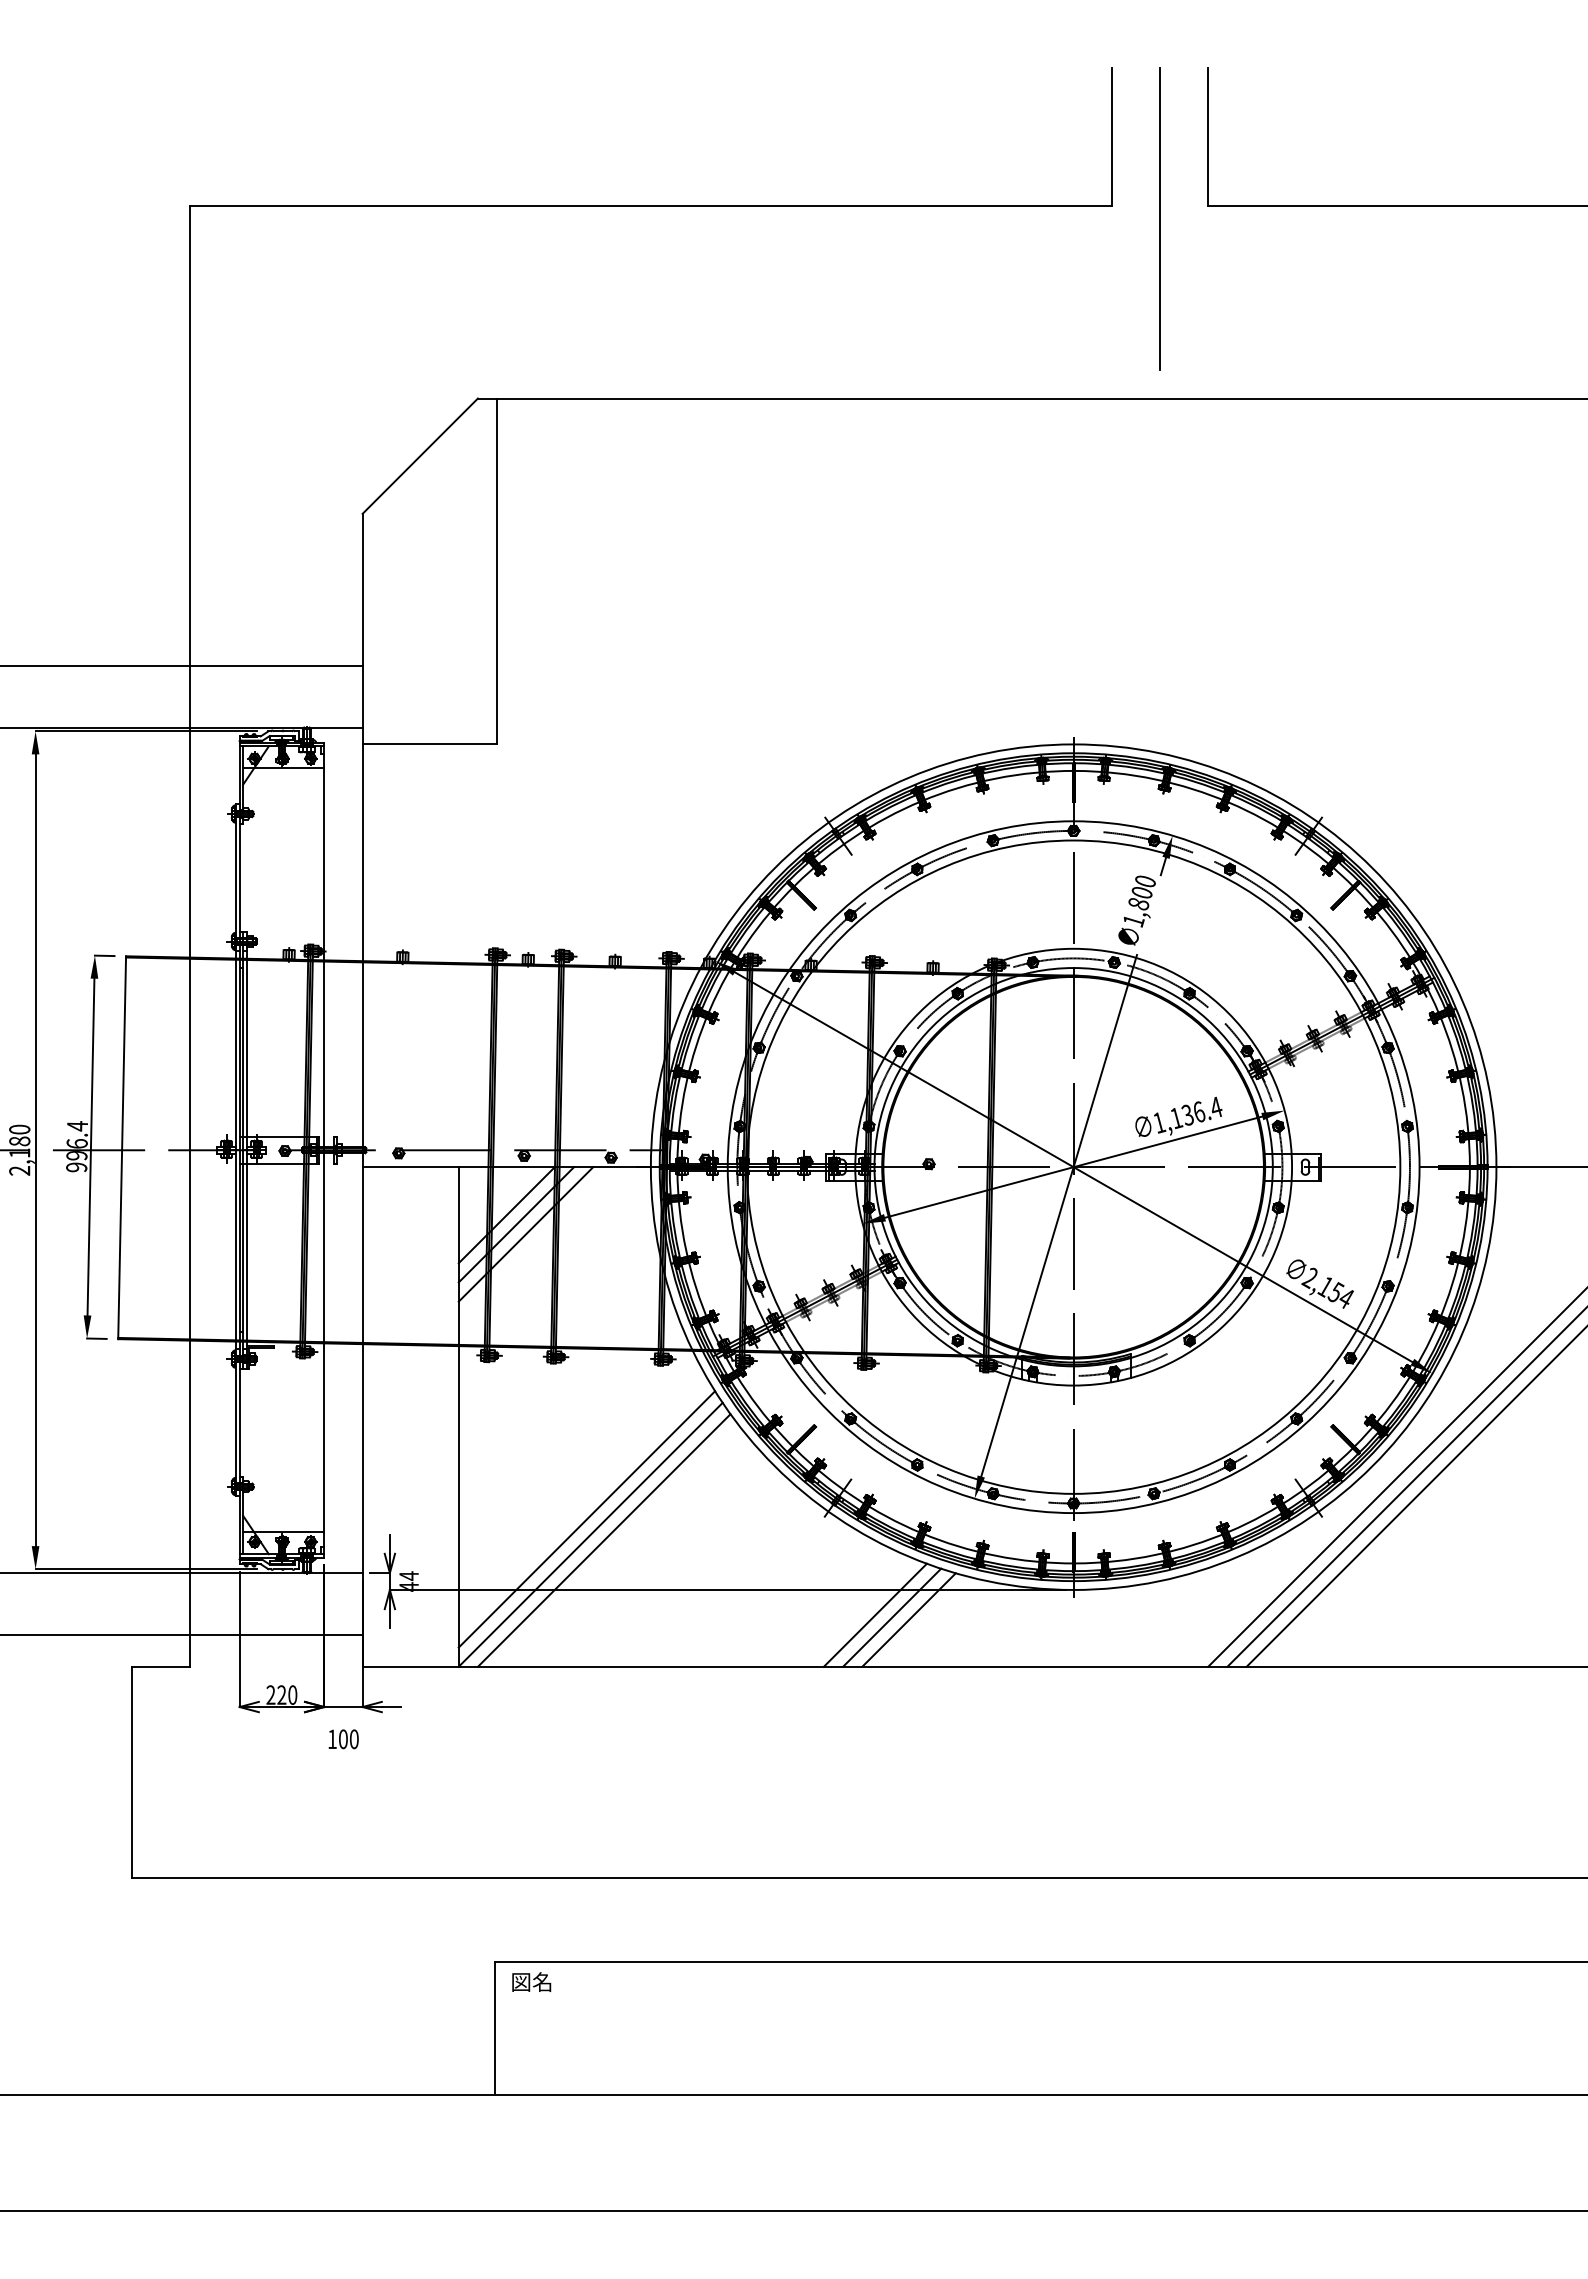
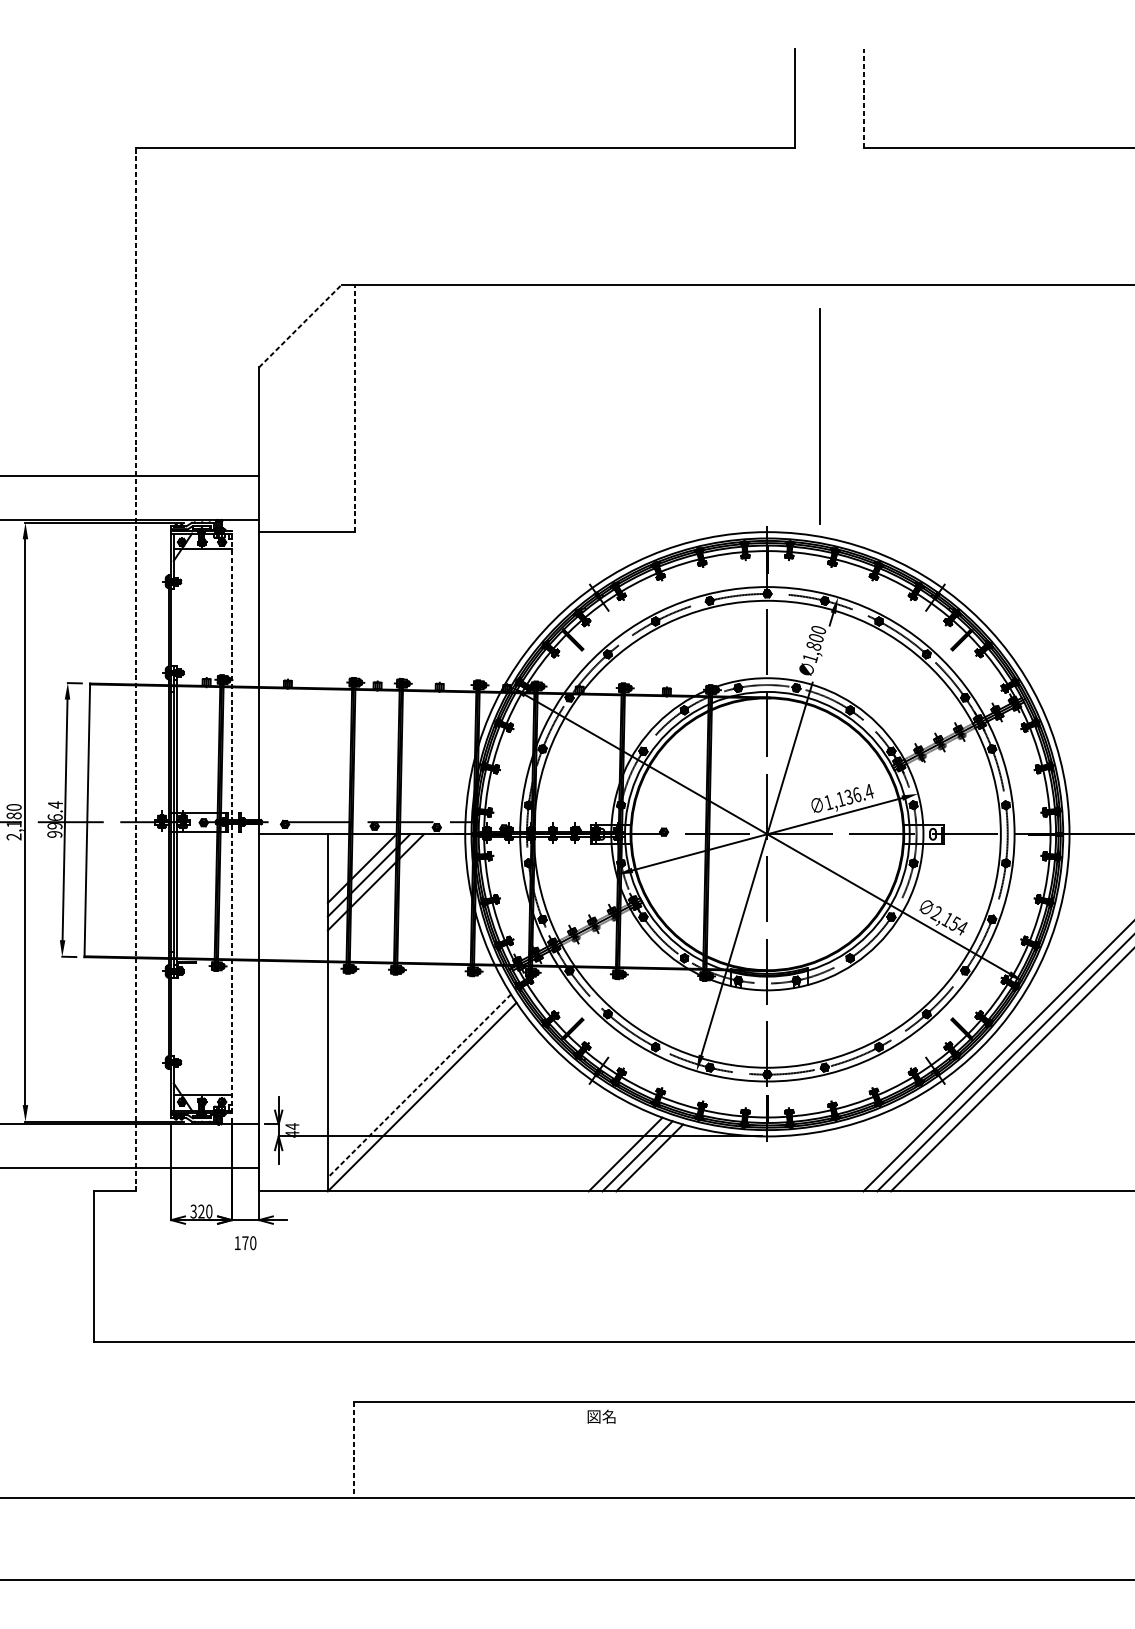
line: (1208, 137) -> (863, 98), solid -> dashed
line: (1159, 218) -> (819, 416), moved
line: (420, 456) -> (300, 326), solid -> dashed
line: (497, 571) -> (355, 408), solid -> dashed
line: (189, 936) -> (135, 669), solid -> dashed
line: (324, 1149) -> (231, 821), solid -> dashed
line: (586, 1519) -> (419, 1086), solid -> dashed
line: (603, 1540) -> (431, 1101), removed
text: (270, 1694) -> (193, 1211), 220 -> 320
text: (343, 1739) -> (245, 1243), 100 -> 170
text: (531, 1981) -> (601, 1416), moved
line: (494, 2028) -> (353, 1449), solid -> dashed

